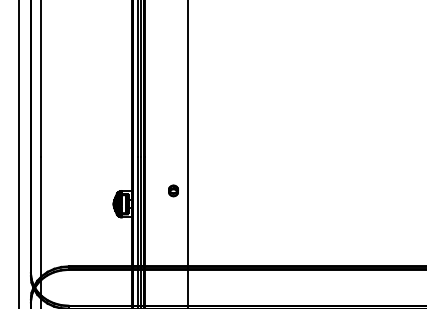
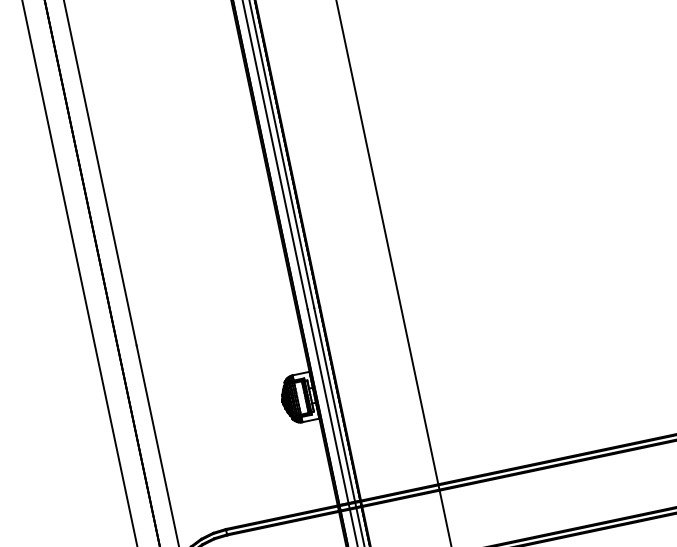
part: (173, 190) -> (383, 355), removed

